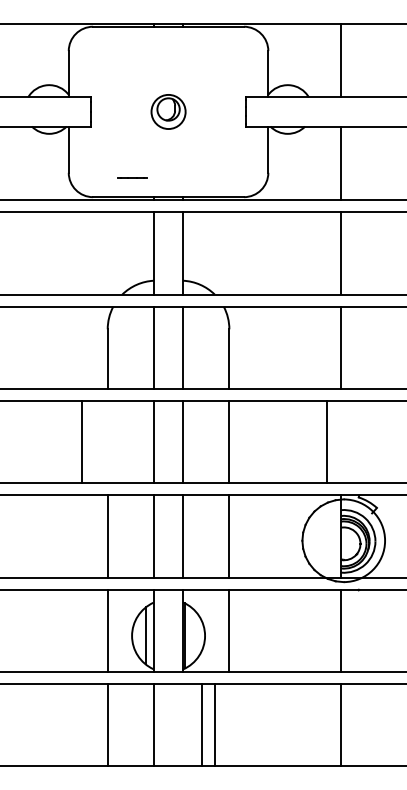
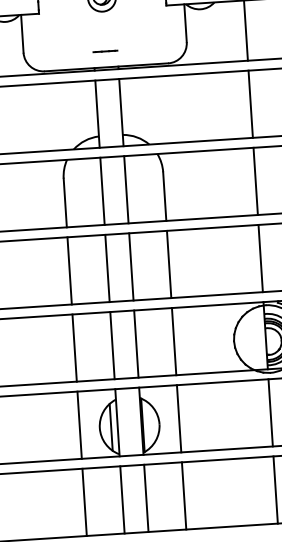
line: (132, 177) -> (105, 51), moved
line: (81, 442) -> (69, 271), moved
line: (327, 442) -> (260, 258), moved
line: (202, 725) -> (146, 498), moved
line: (215, 725) -> (184, 496), moved

